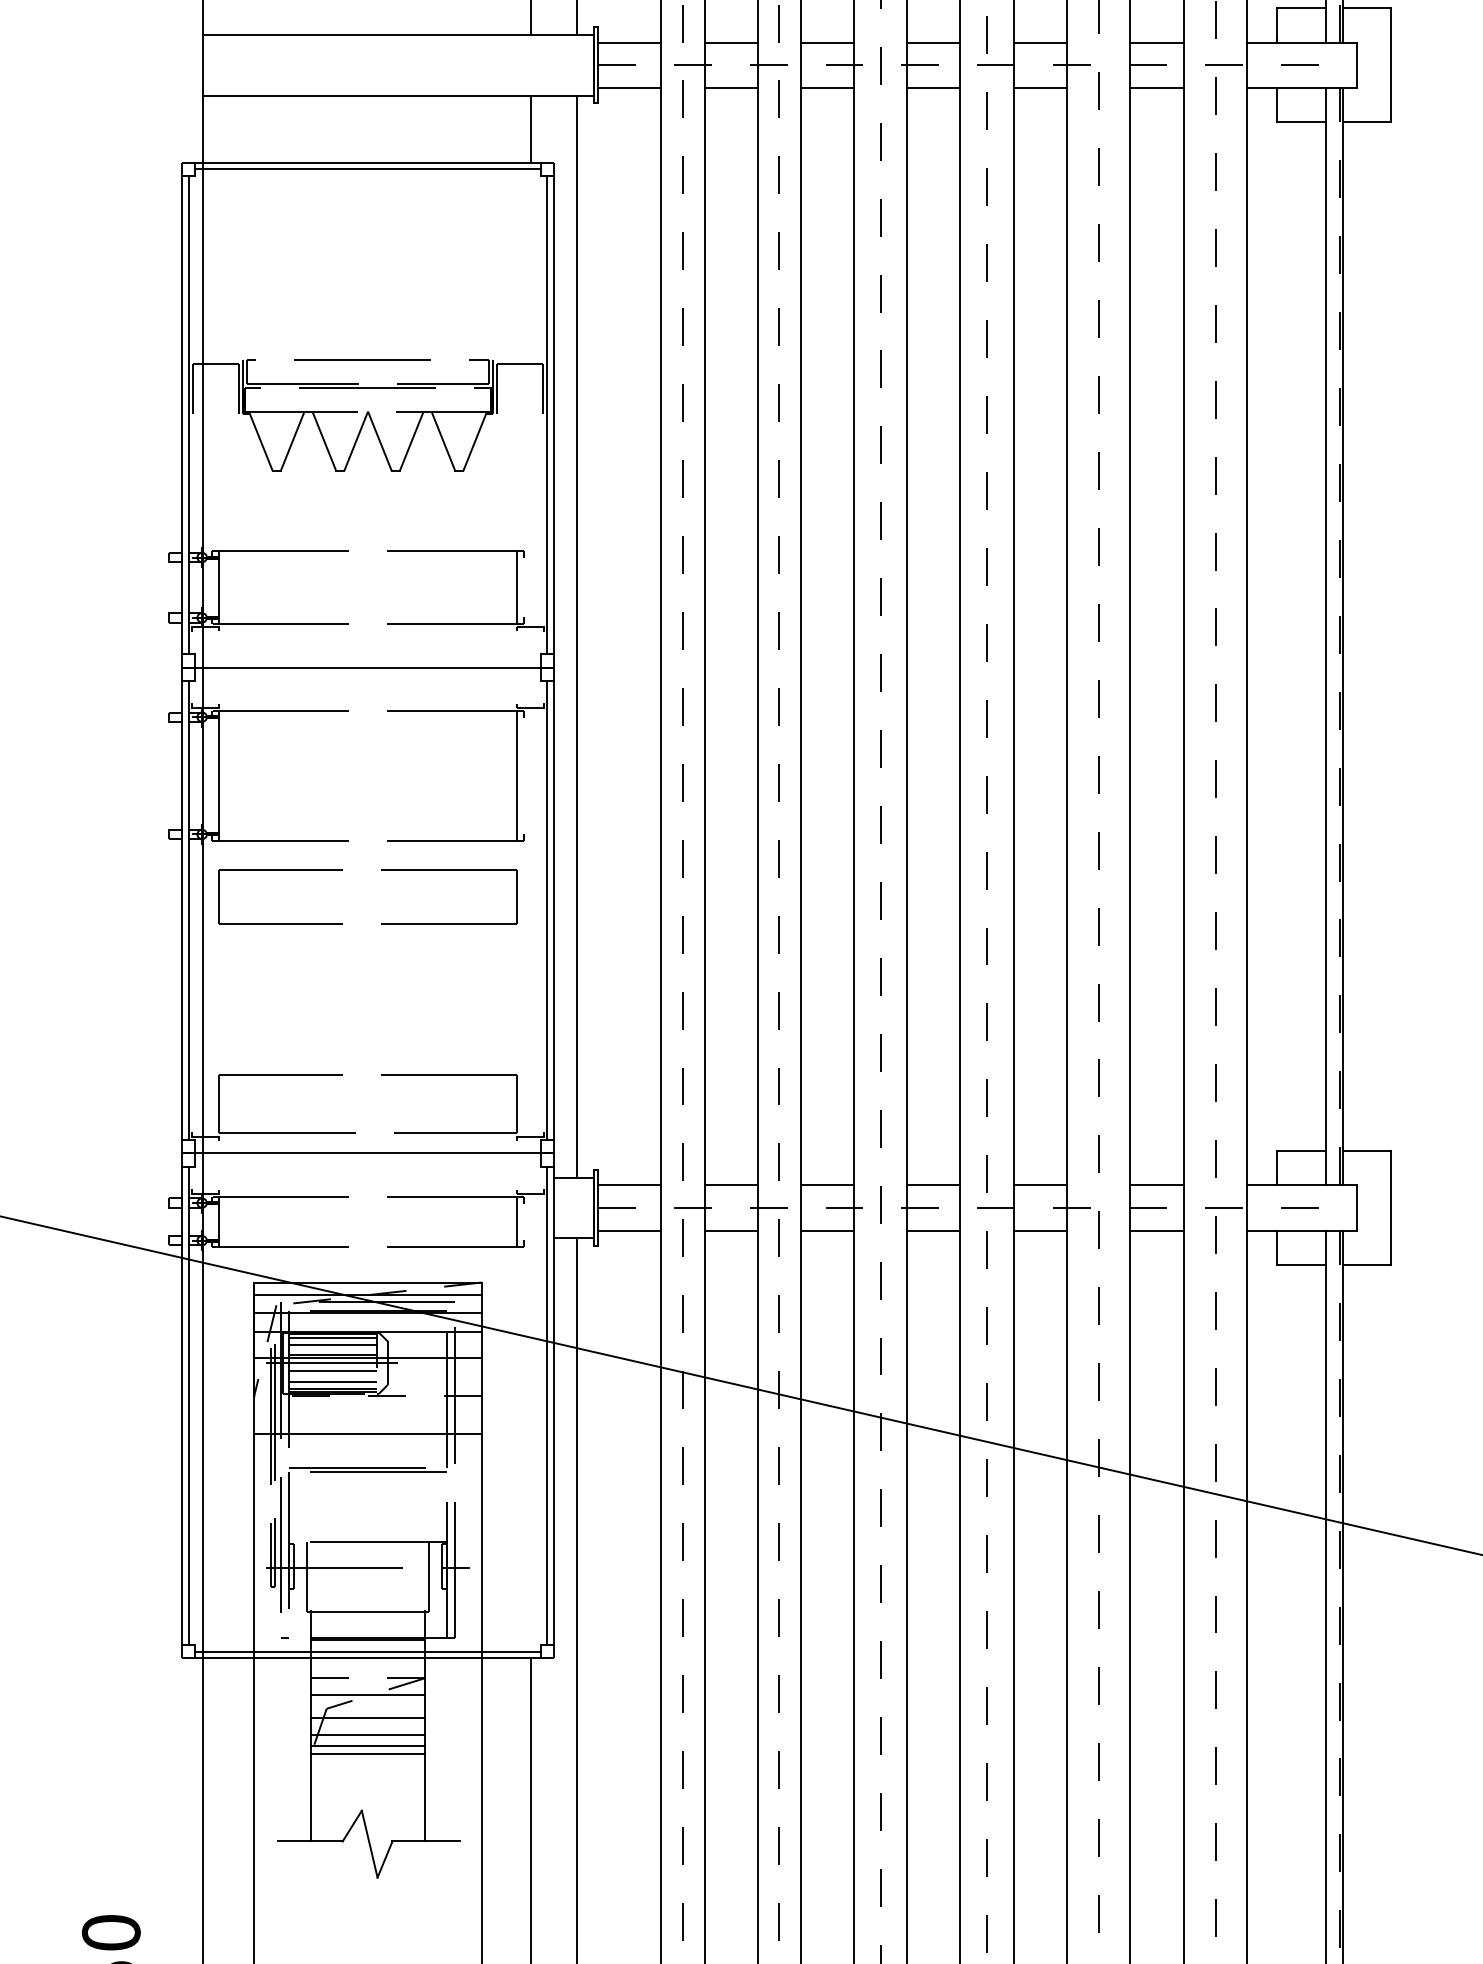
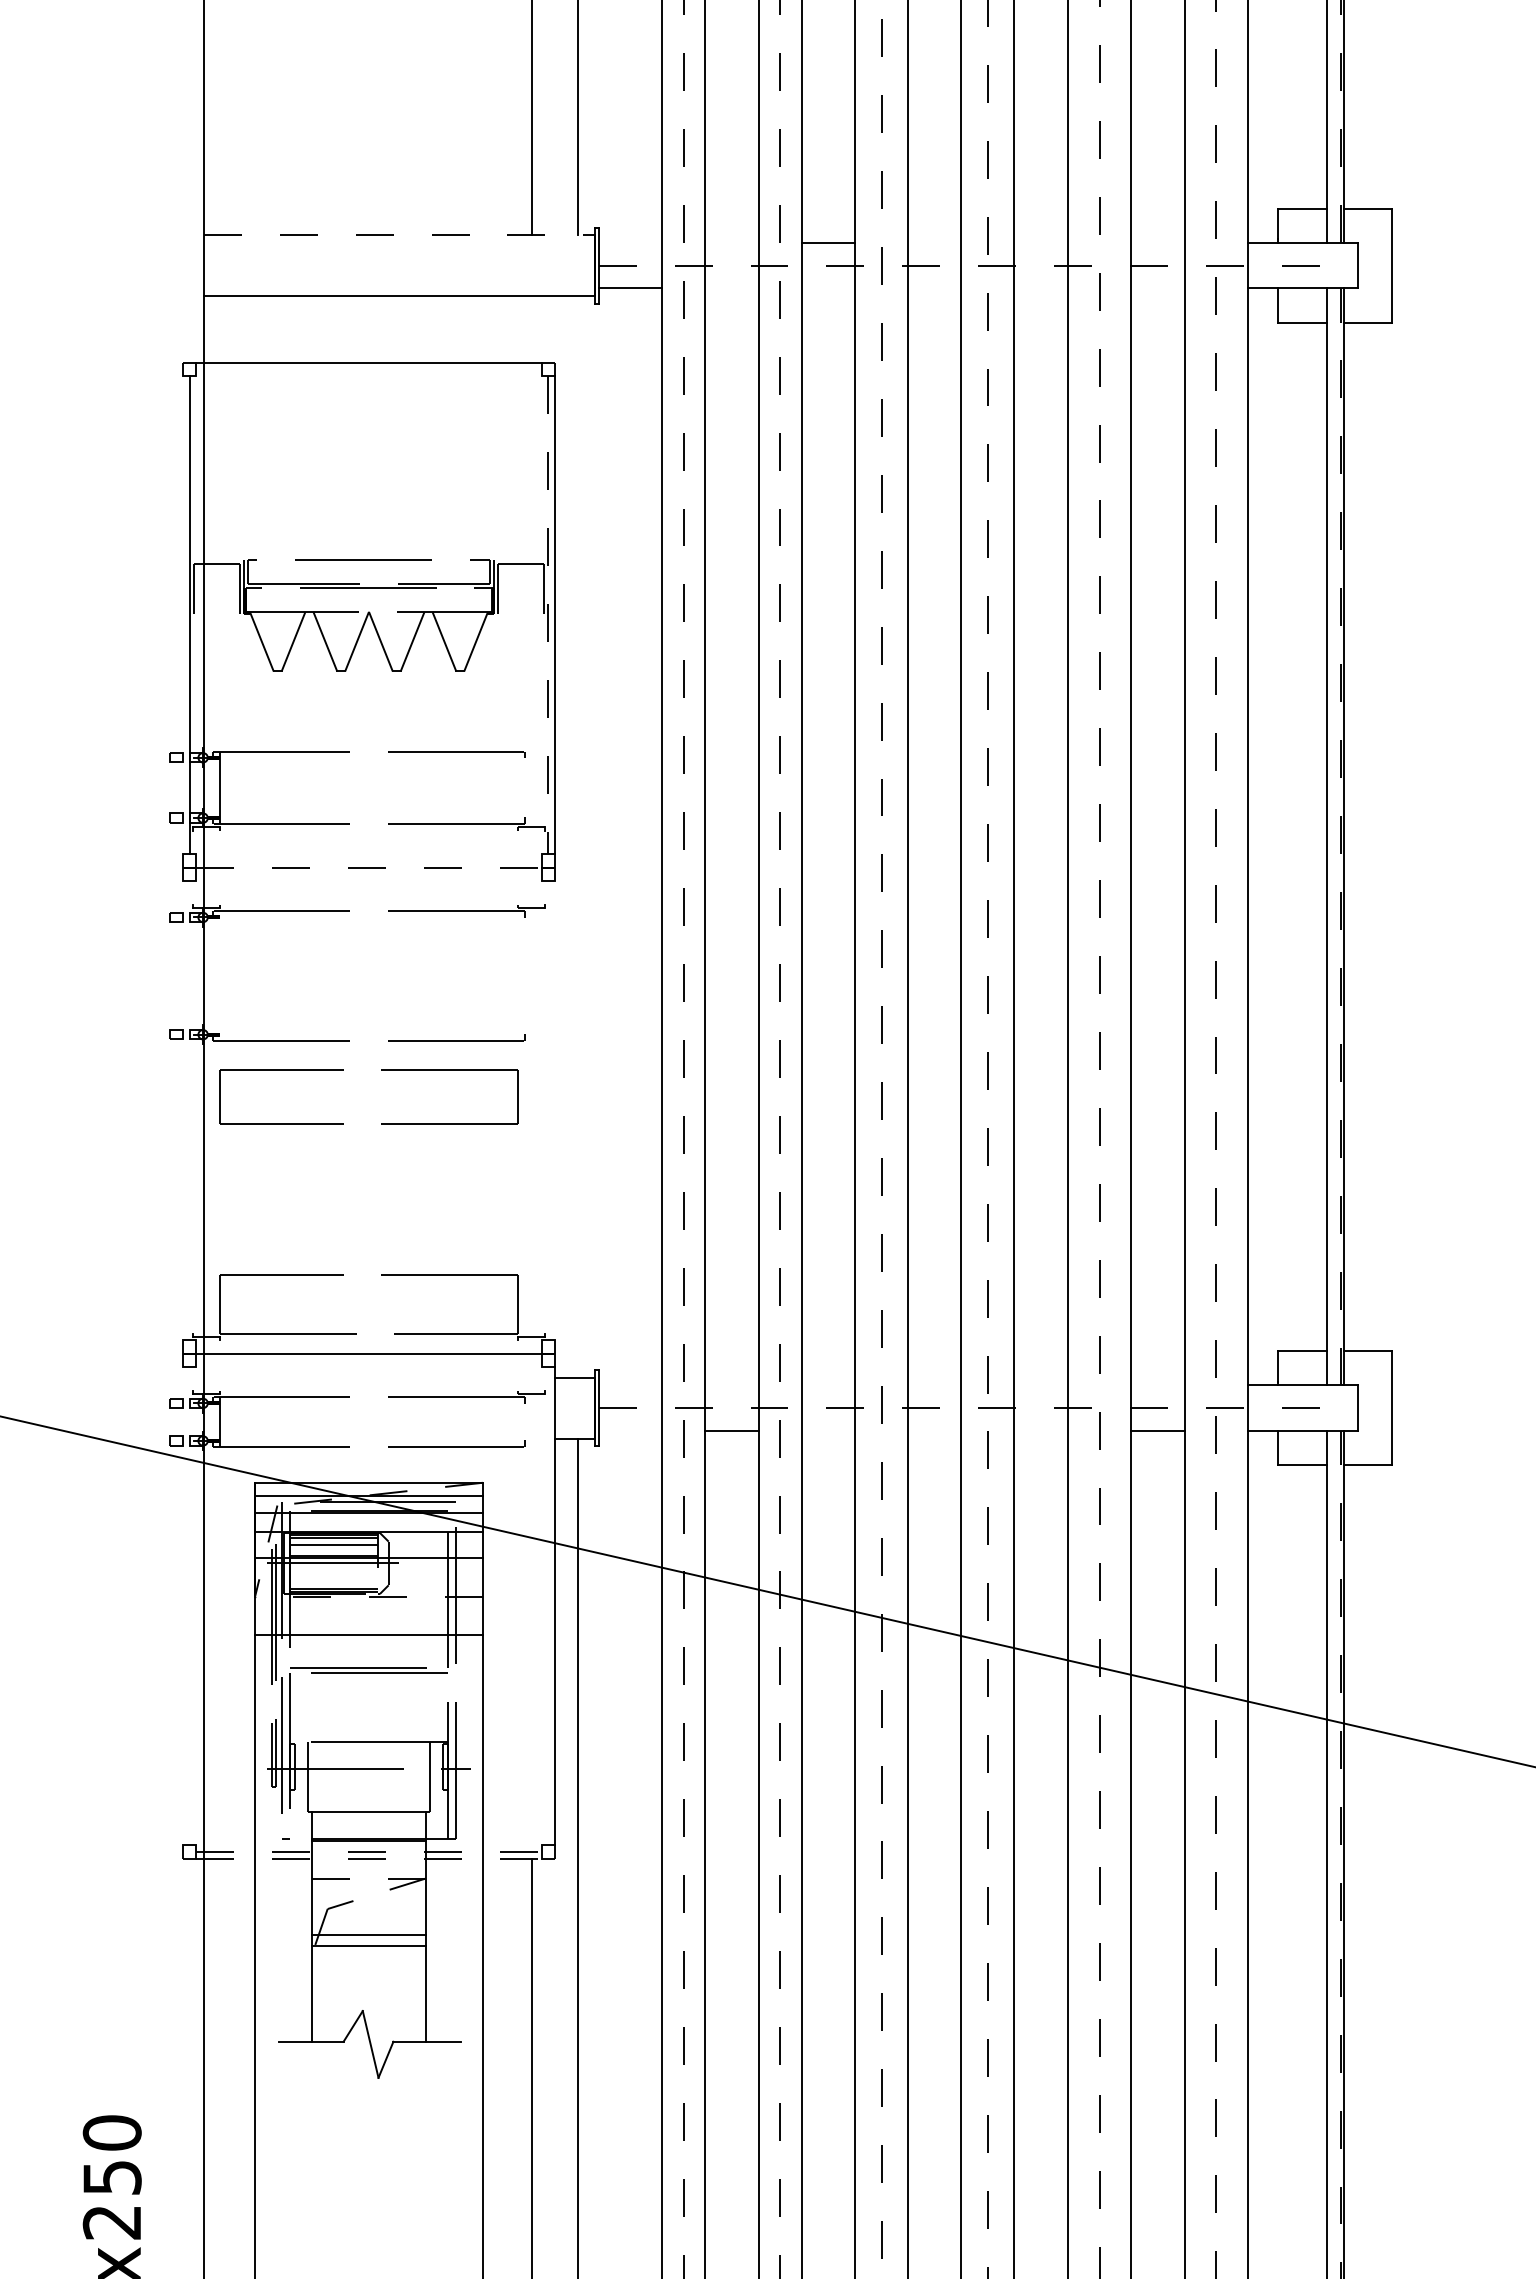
line: (398, 35) -> (399, 235), solid -> dashed
line: (629, 42) -> (630, 242), removed
line: (730, 42) -> (731, 242), removed
line: (933, 42) -> (934, 242), removed
line: (1039, 42) -> (1040, 242), removed
line: (1156, 42) -> (1157, 242), removed
line: (730, 88) -> (731, 288), removed
line: (827, 88) -> (828, 288), removed
line: (933, 88) -> (934, 288), removed
line: (1039, 88) -> (1040, 288), removed
line: (1156, 88) -> (1157, 288), removed
line: (531, 128) -> (532, 328), removed
line: (367, 169) -> (368, 369), removed
line: (181, 415) -> (182, 615), removed
line: (547, 415) -> (548, 615), solid -> dashed
line: (517, 587) -> (518, 787), removed
line: (576, 636) -> (577, 836), removed
line: (367, 667) -> (368, 867), solid -> dashed
line: (218, 775) -> (219, 975), removed
line: (517, 775) -> (518, 975), removed
line: (181, 910) -> (182, 1110), removed
line: (188, 910) -> (189, 1110), removed
line: (547, 910) -> (548, 1110), removed
line: (554, 910) -> (555, 1110), removed
line: (629, 1185) -> (630, 1385), removed
line: (730, 1185) -> (731, 1385), removed
line: (827, 1185) -> (828, 1385), removed
line: (933, 1185) -> (934, 1385), removed
line: (1039, 1185) -> (1040, 1385), removed
line: (1156, 1185) -> (1157, 1385), removed
line: (517, 1221) -> (518, 1421), removed
line: (629, 1231) -> (630, 1431), removed
line: (827, 1231) -> (828, 1431), removed
line: (933, 1231) -> (934, 1431), removed
line: (1039, 1231) -> (1040, 1431), removed
line: (332, 1371) -> (333, 1571), removed
line: (332, 1381) -> (333, 1581), removed
line: (181, 1406) -> (182, 1606), removed
line: (188, 1406) -> (189, 1606), removed
line: (547, 1406) -> (548, 1606), removed
line: (367, 1651) -> (368, 1851), solid -> dashed
line: (367, 1658) -> (368, 1858), solid -> dashed
line: (367, 1695) -> (368, 1895), removed
line: (367, 1717) -> (368, 1917), removed
line: (367, 1754) -> (368, 1954), removed

